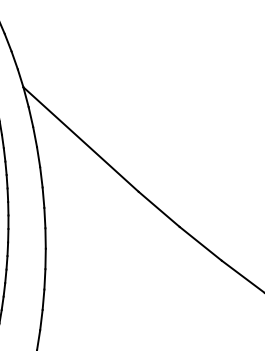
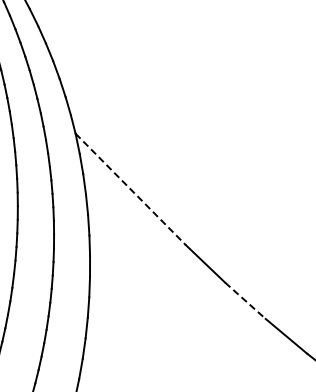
line: (81, 139) -> (131, 189), solid -> dashed
line: (200, 244) -> (245, 301), solid -> dashed

